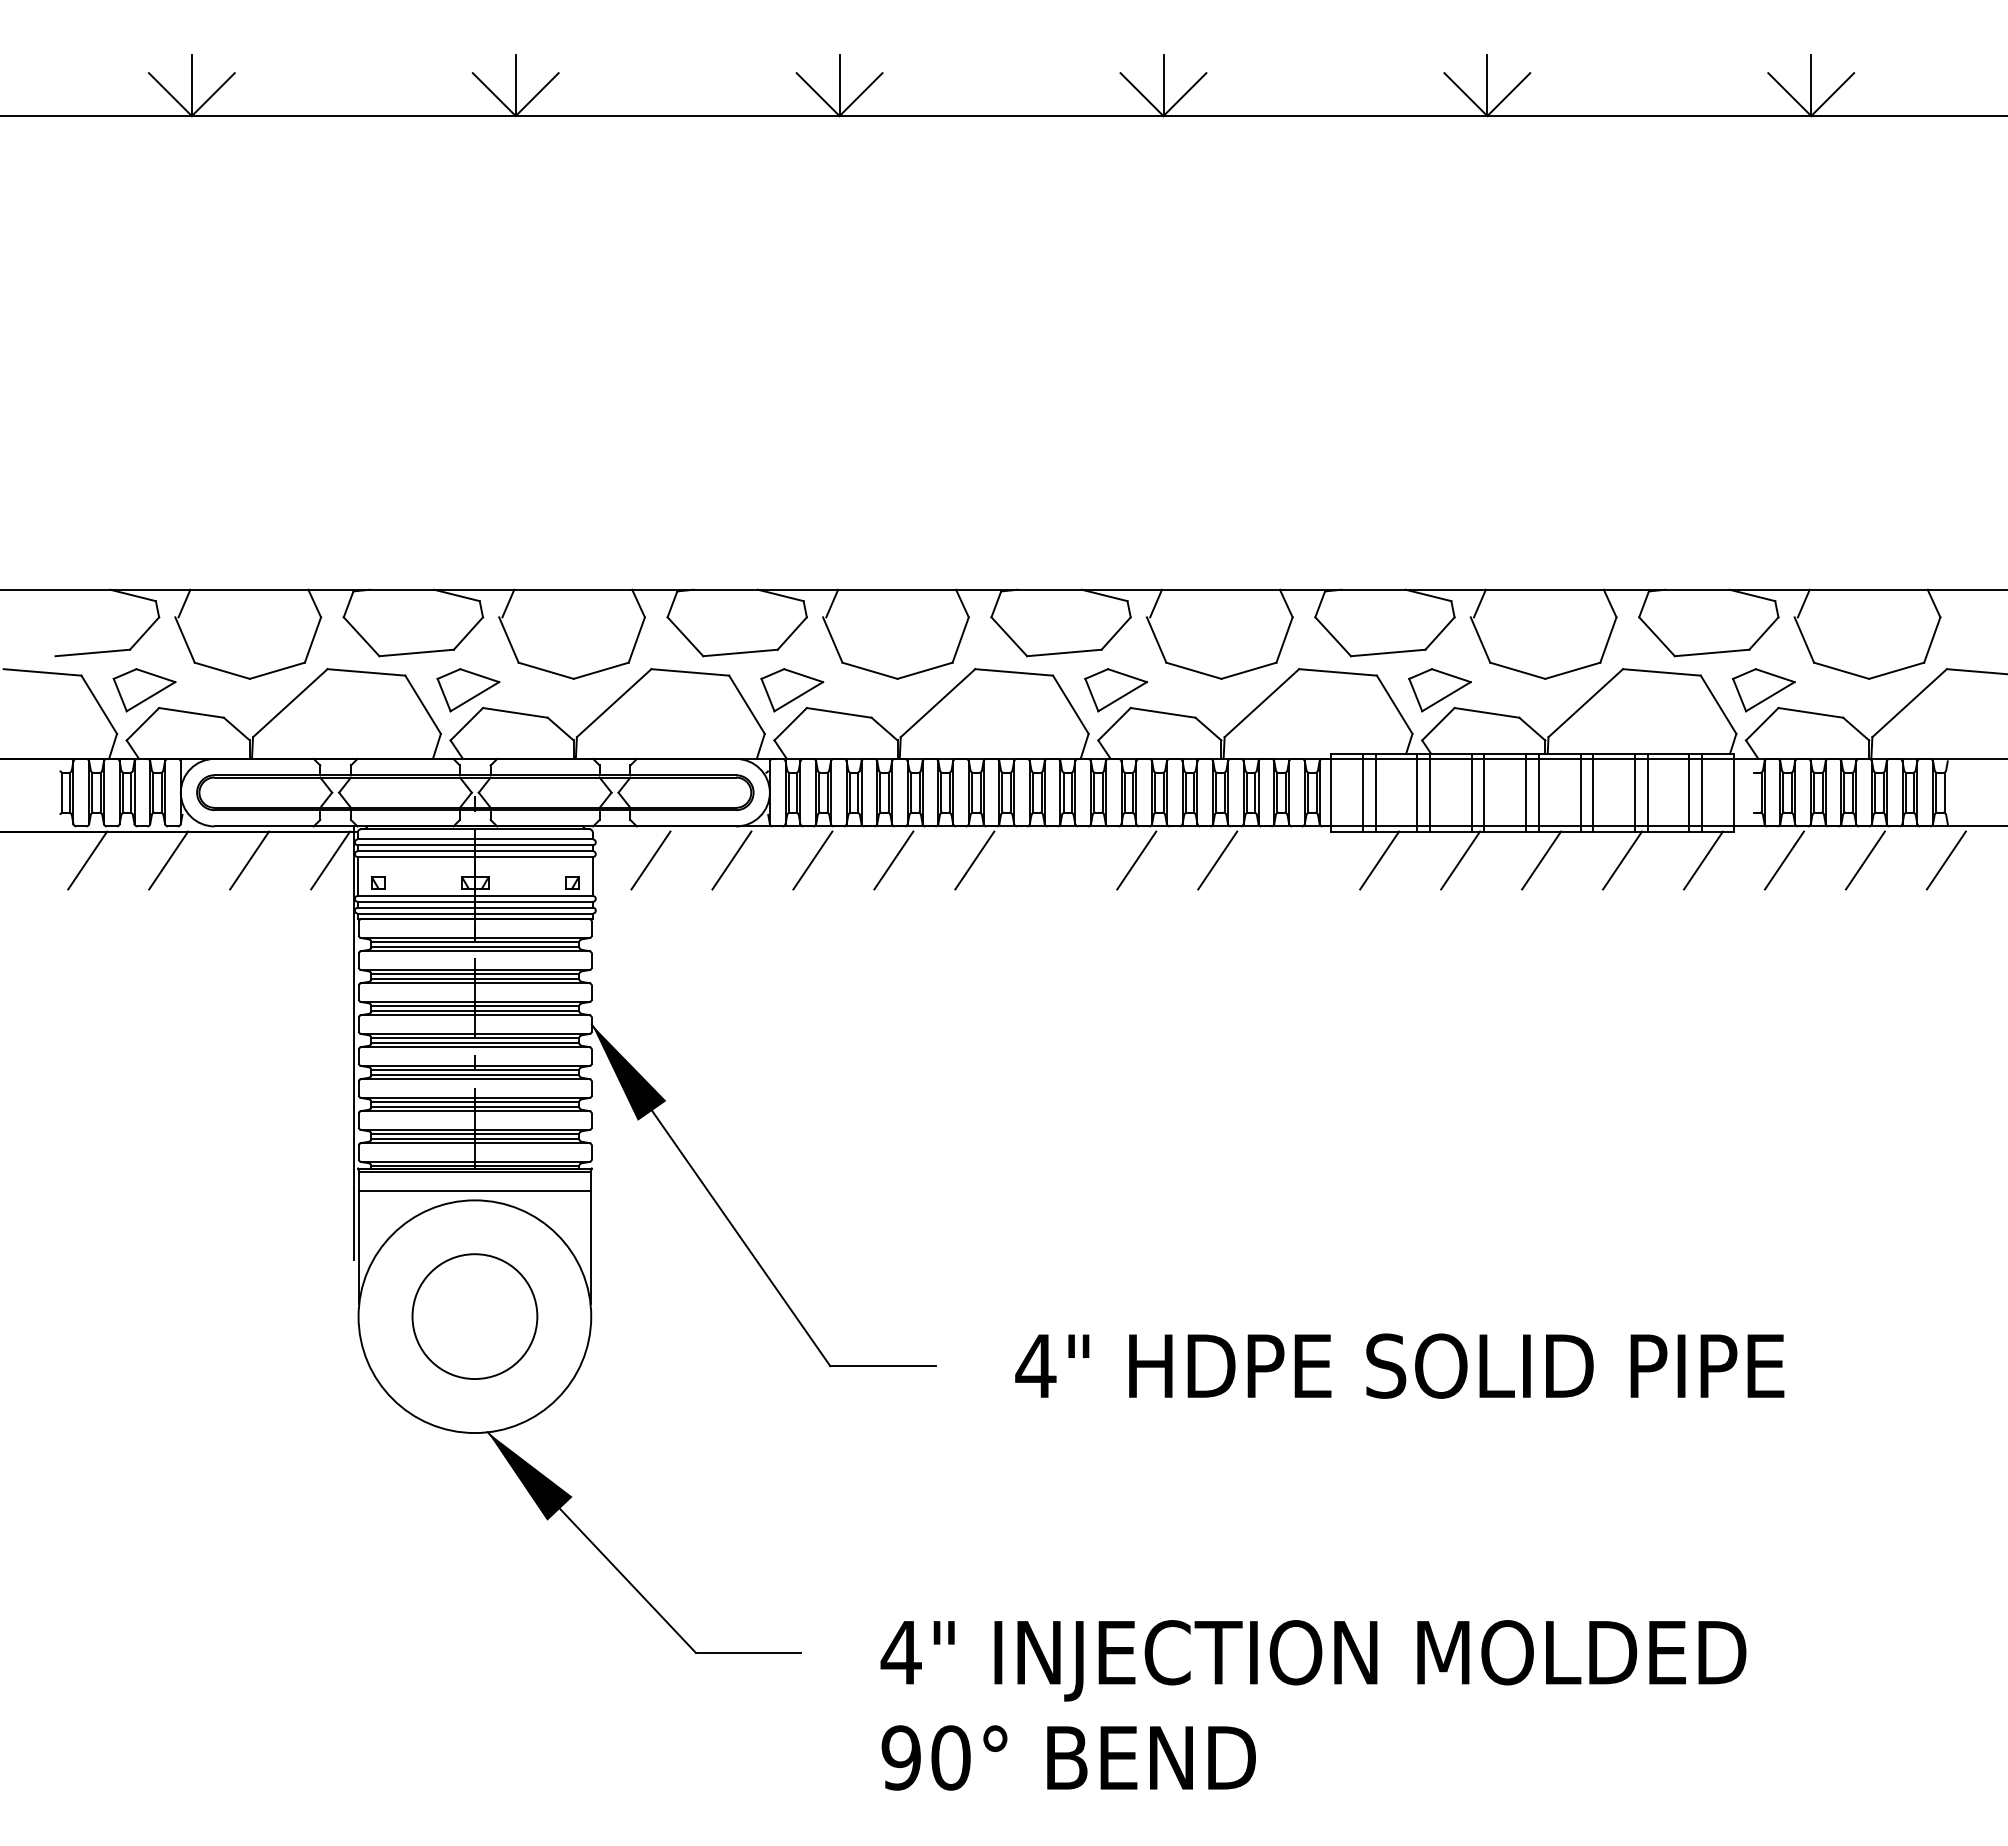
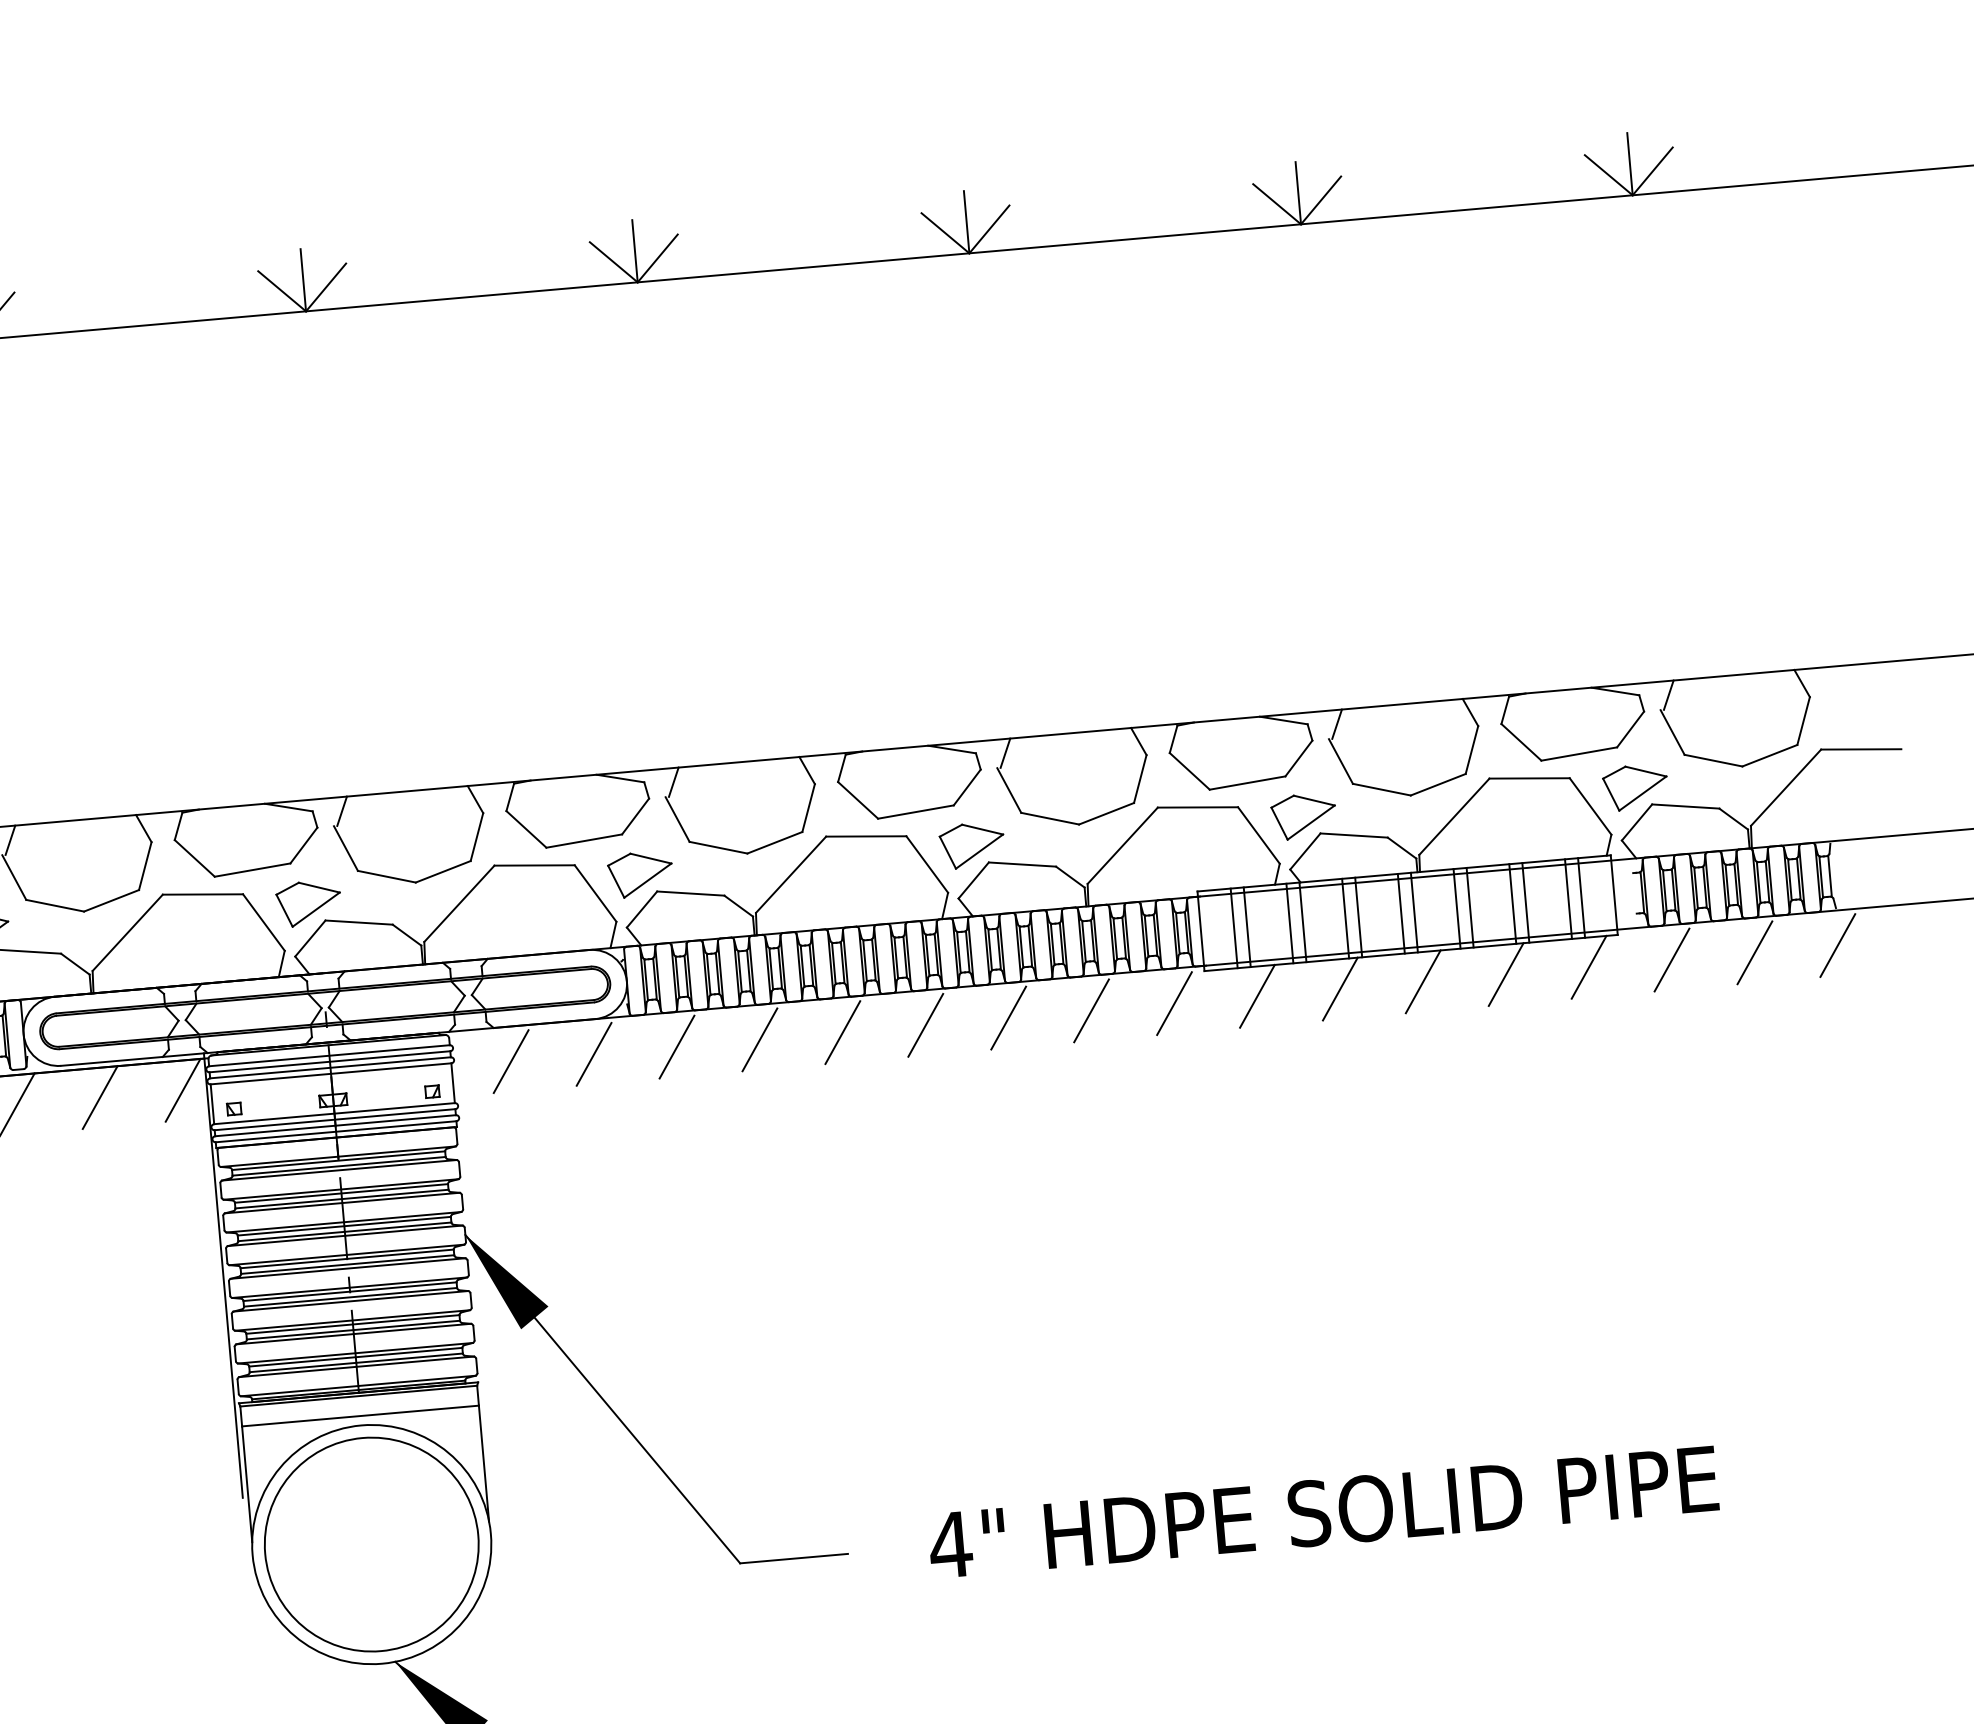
line: (1055, 860) -> (925, 1025), added
line: (1298, 860) -> (1174, 1003), added
circle: (474, 1316) -> (371, 1544), size x1.67

